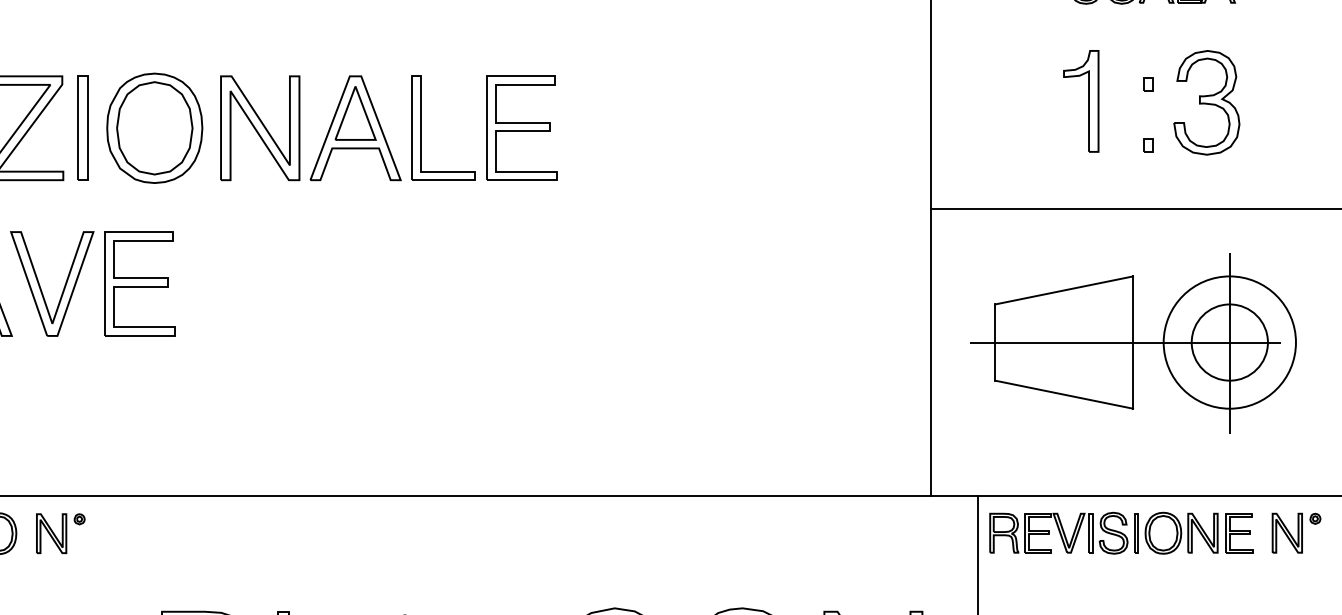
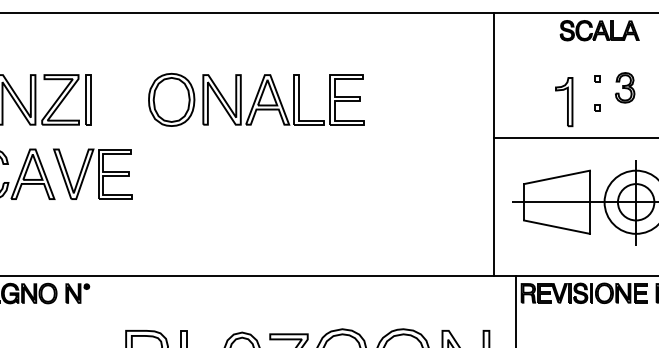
part: (1081, 102) -> (564, 102), moved
part: (1205, 102) -> (624, 87), size x0.6
part: (332, 127) -> (256, 99), moved

